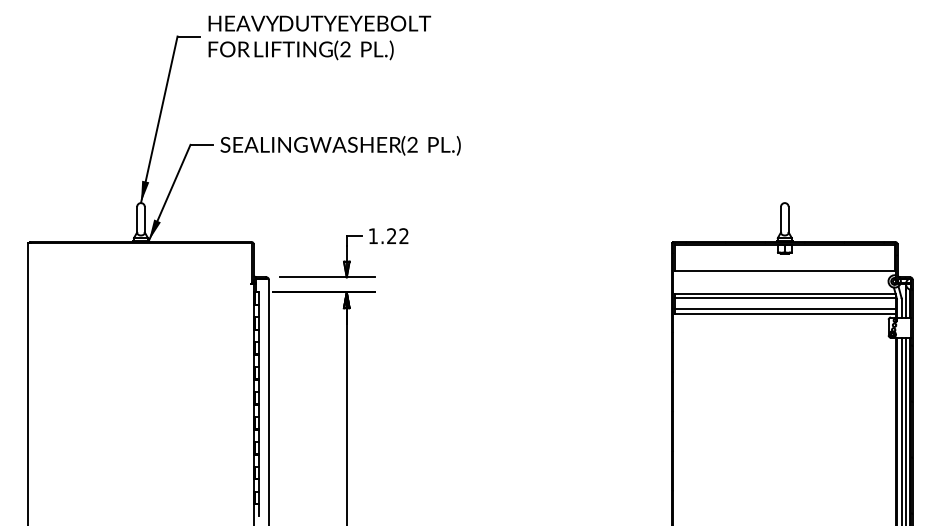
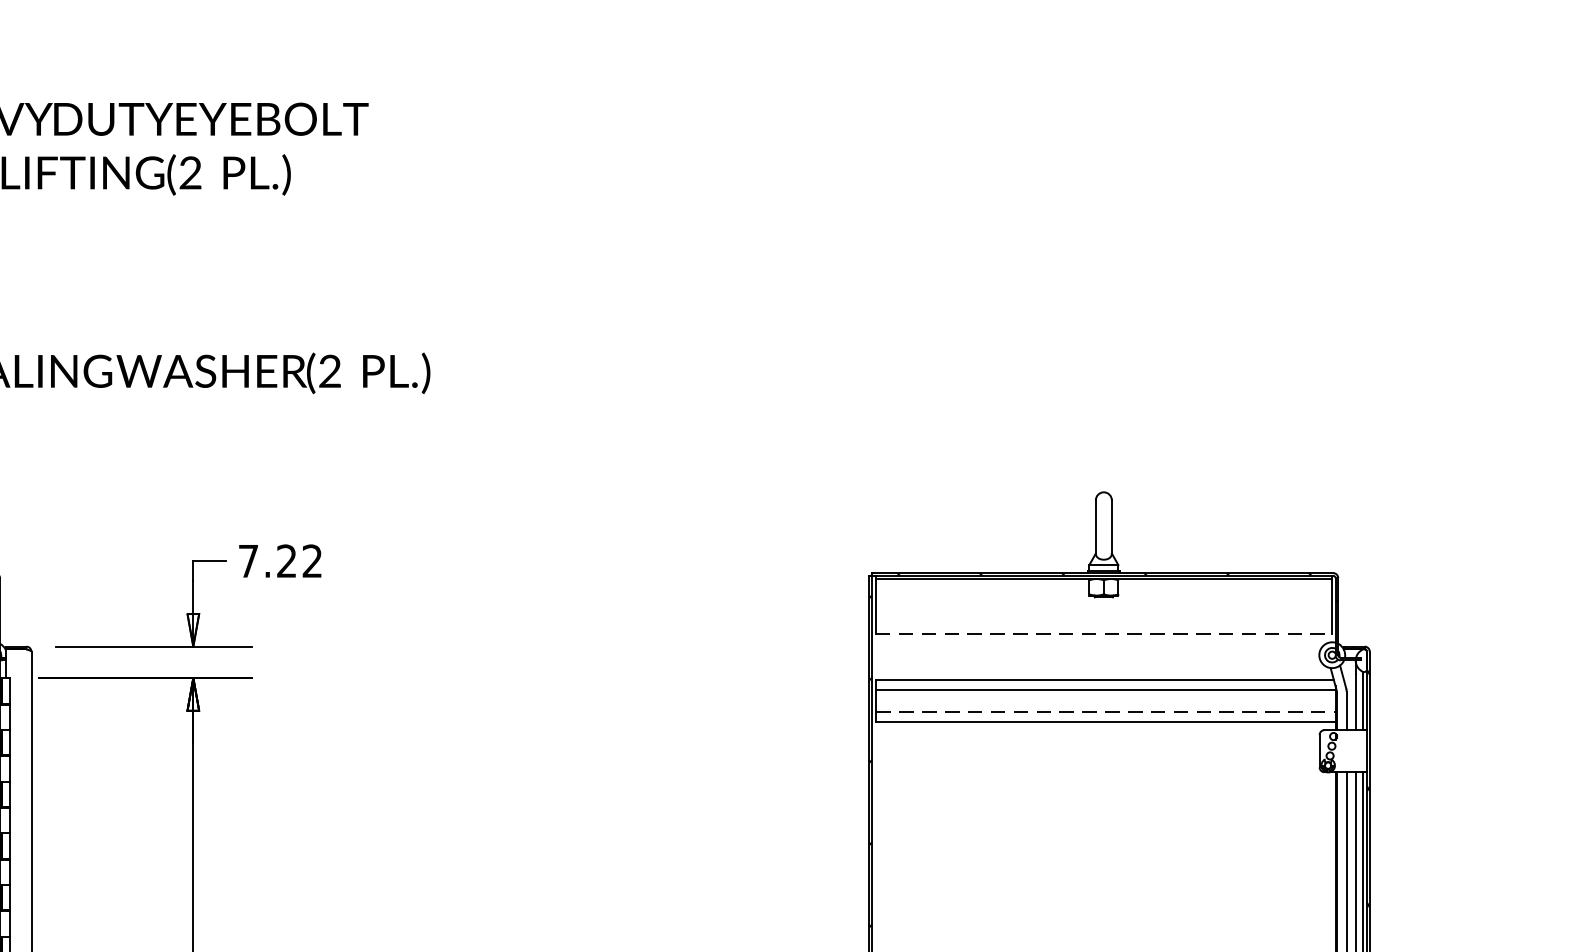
text: (372, 235) -> (246, 559), 1.22 -> 7.22
line: (784, 271) -> (1103, 634), solid -> dashed
line: (786, 308) -> (1107, 711), solid -> dashed

